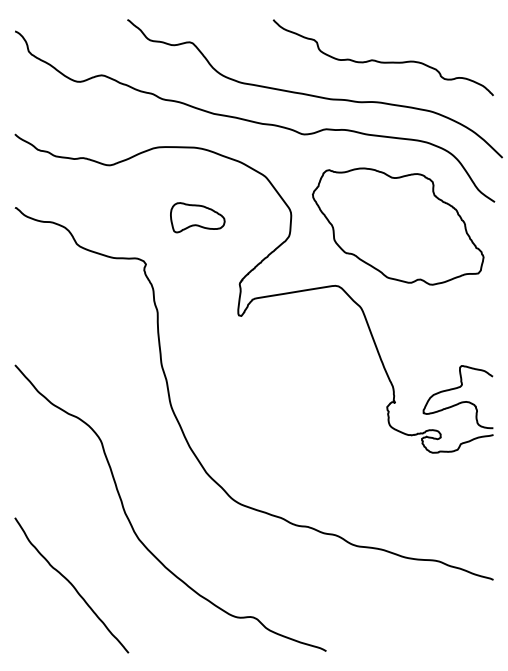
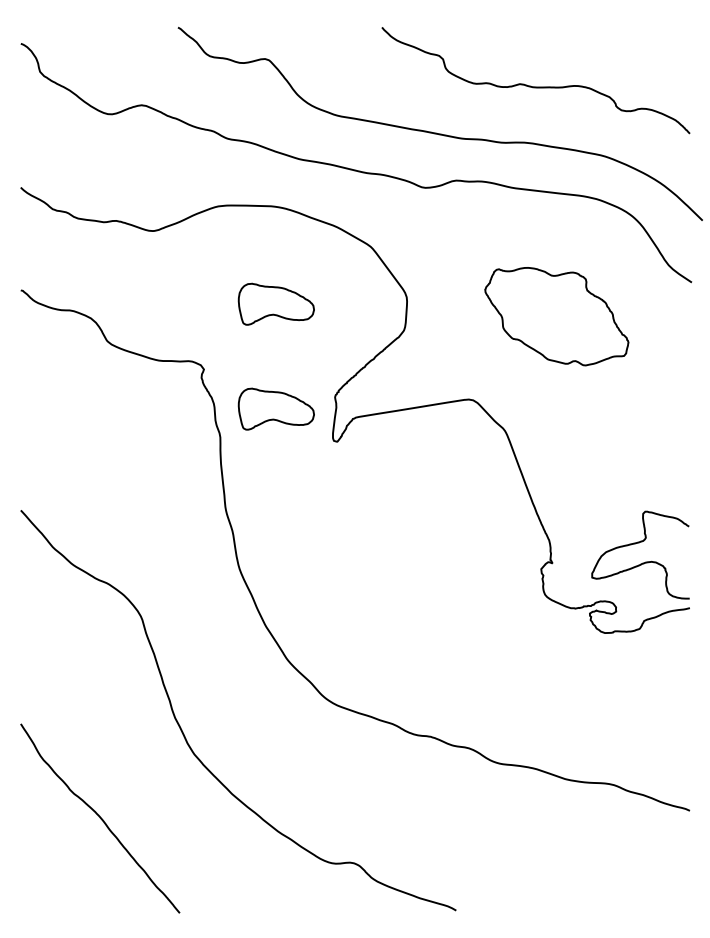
part: (398, 226) -> (557, 316), size x0.6
part: (197, 292) -> (275, 408), added

